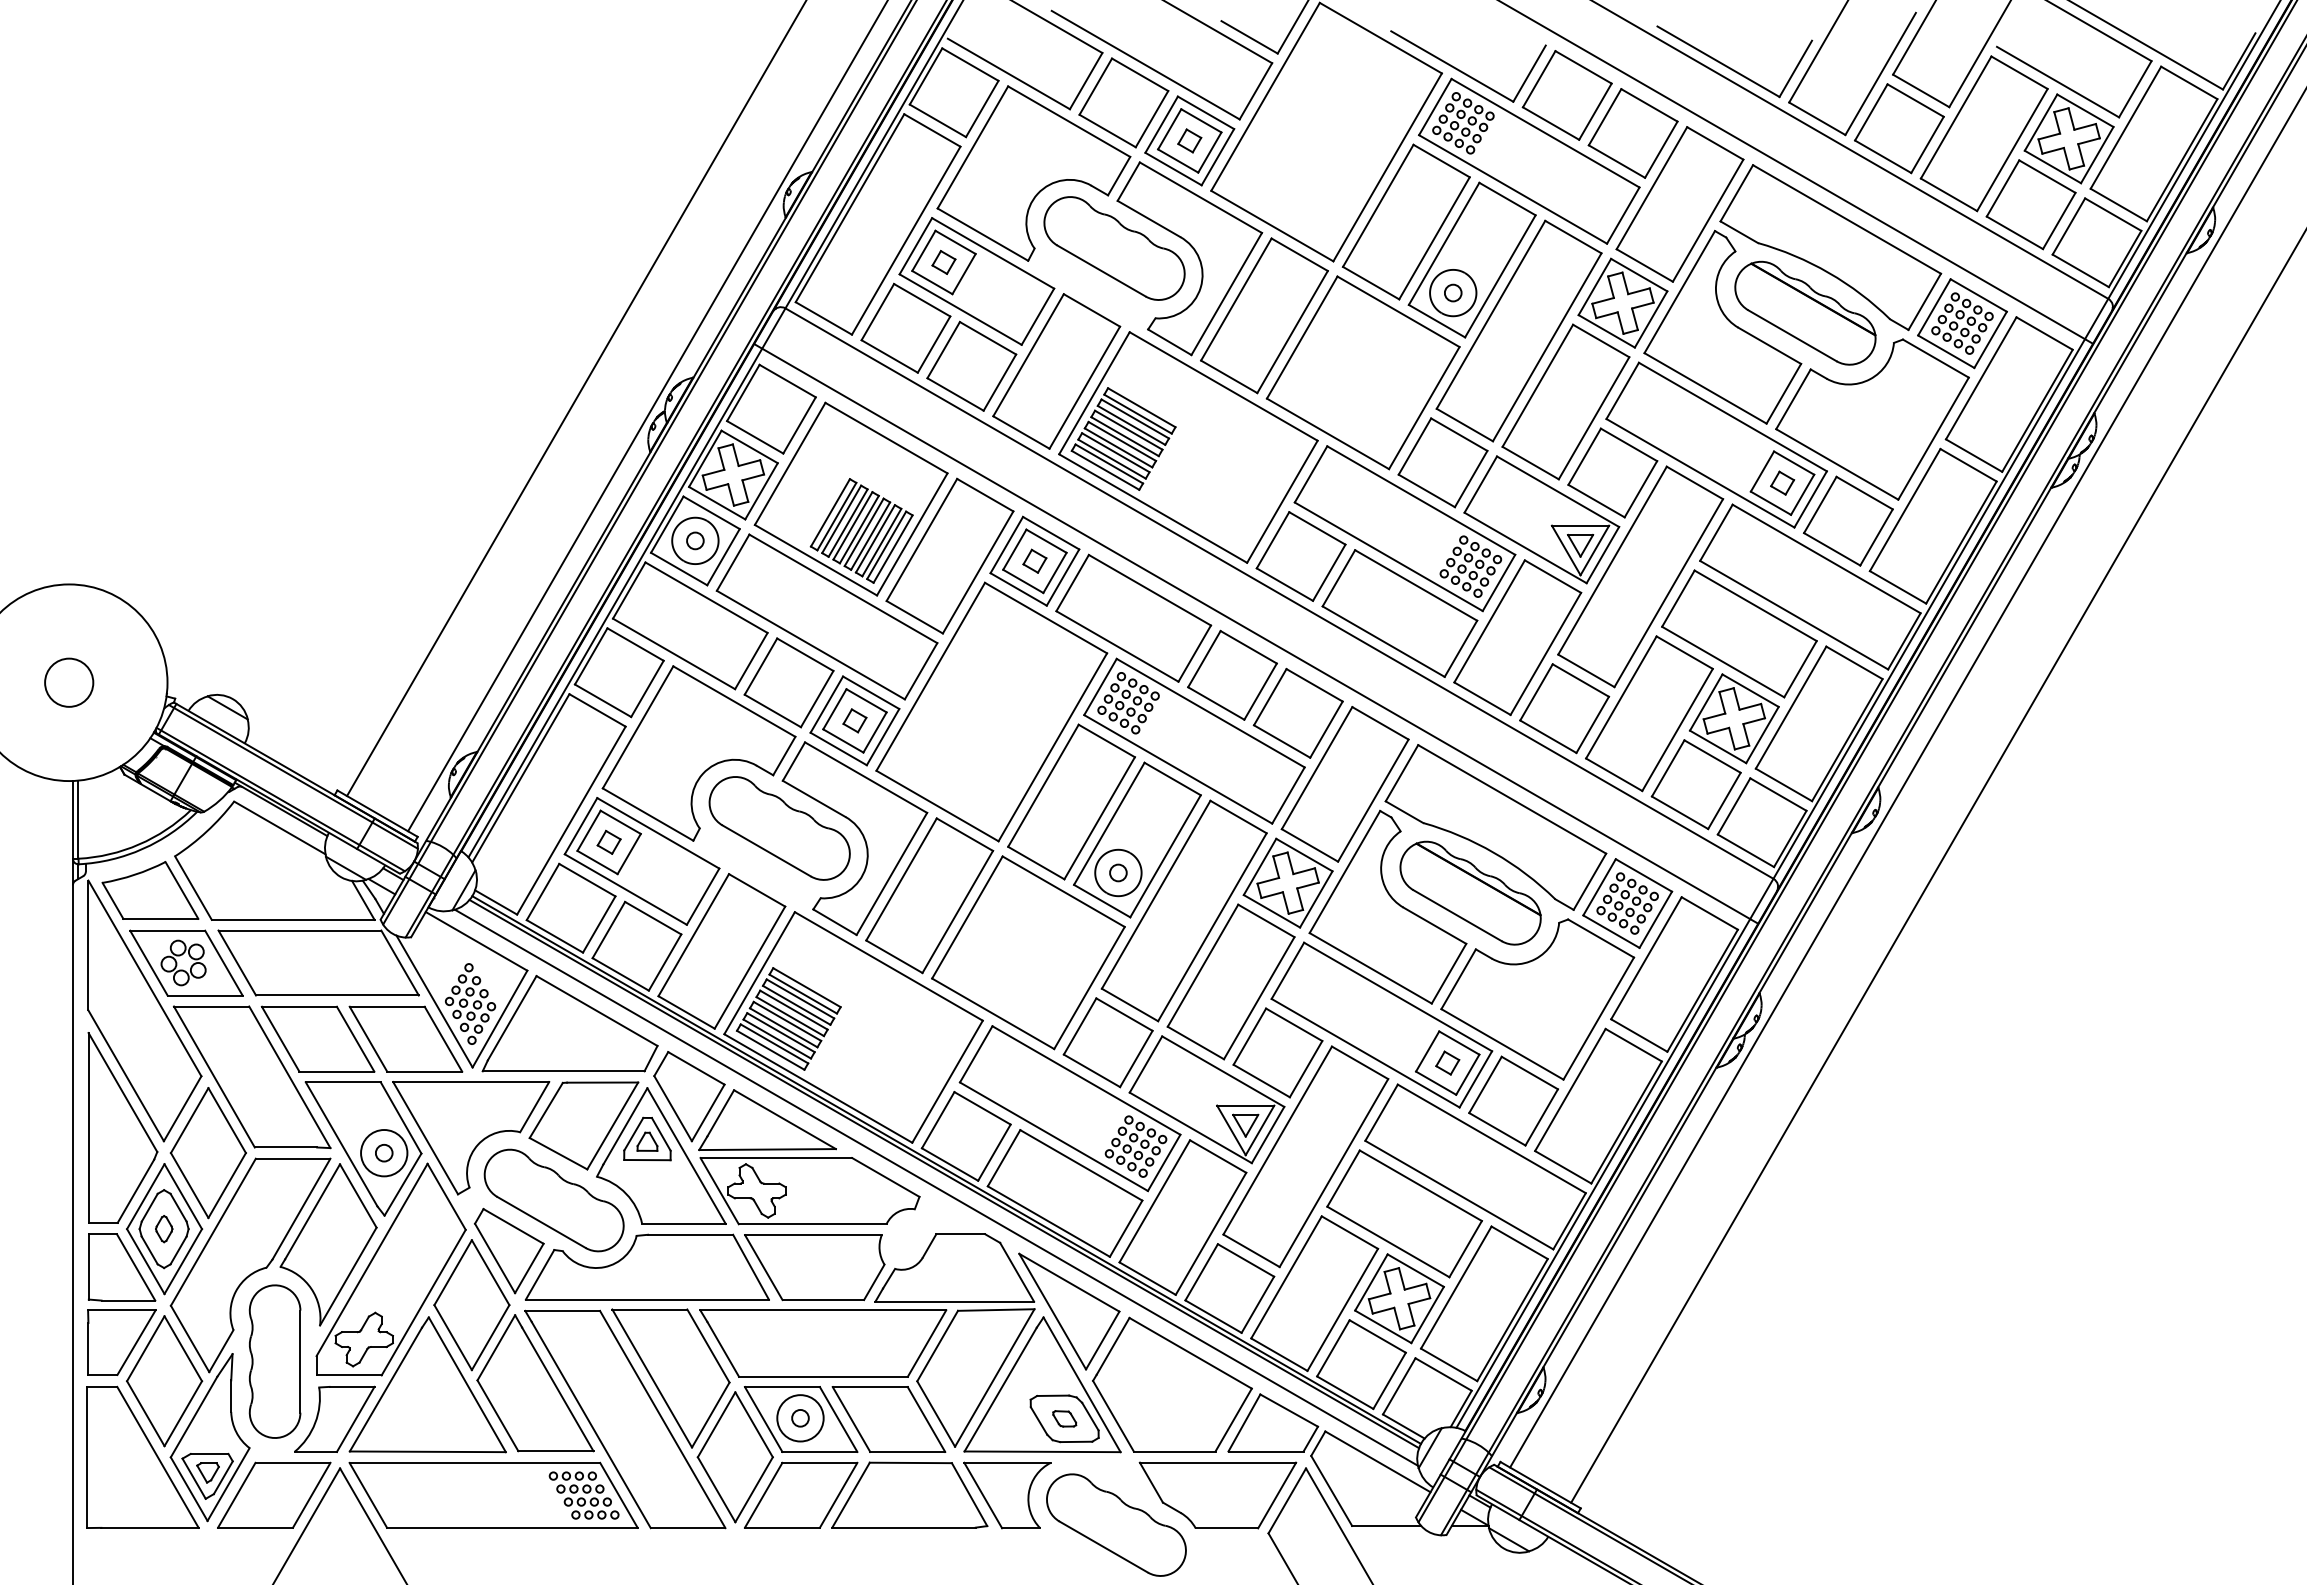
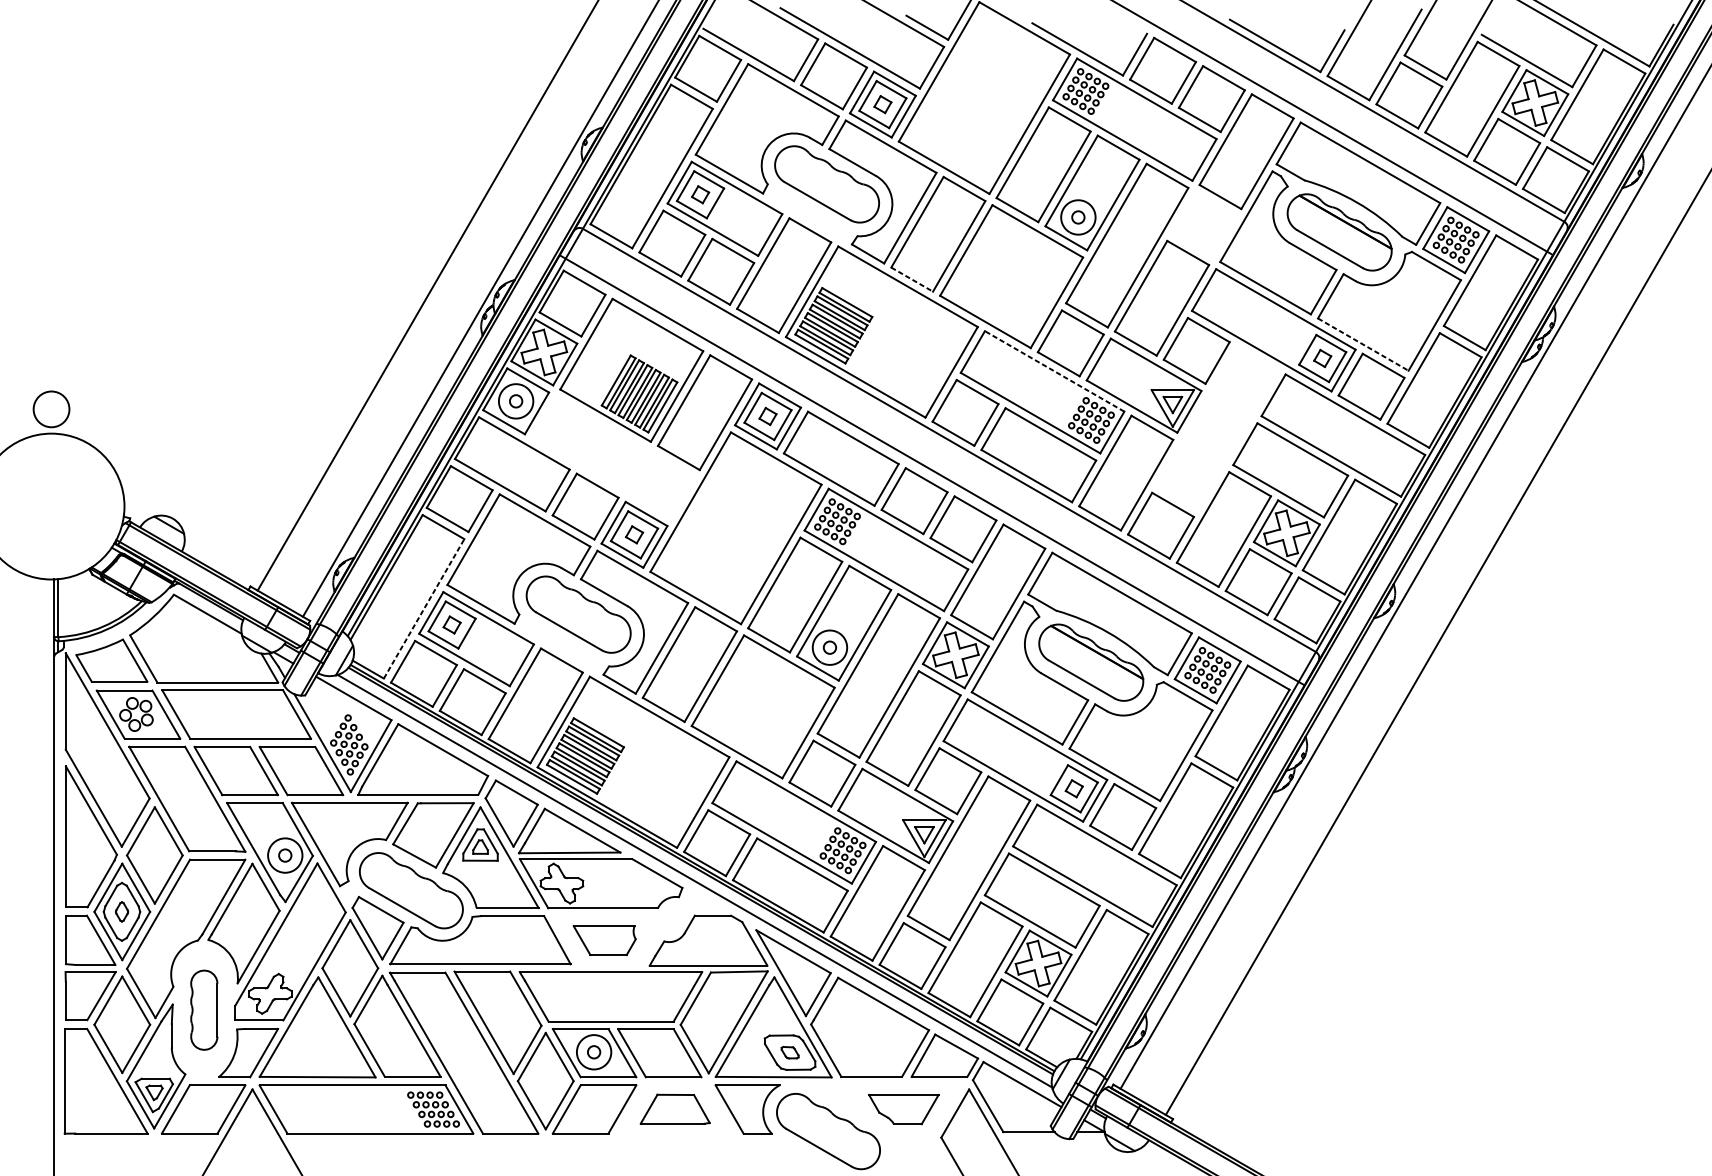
part: (1622, 302) -> (1203, 224), removed
line: (1229, 377) -> (912, 280), solid -> dashed
line: (1837, 464) -> (1363, 344), solid -> dashed
line: (1421, 500) -> (1054, 371), solid -> dashed
part: (1640, 576) -> (1217, 427), removed
part: (826, 616) -> (613, 457), removed
circle: (69, 682) -> (51, 409), moved
line: (571, 820) -> (424, 608), solid -> dashed
part: (814, 1267) -> (604, 940), size x0.6
part: (274, 1361) -> (203, 1010), size x0.7
part: (909, 1494) -> (674, 1108), size x0.6
part: (1217, 1495) -> (903, 1109), size x0.6

